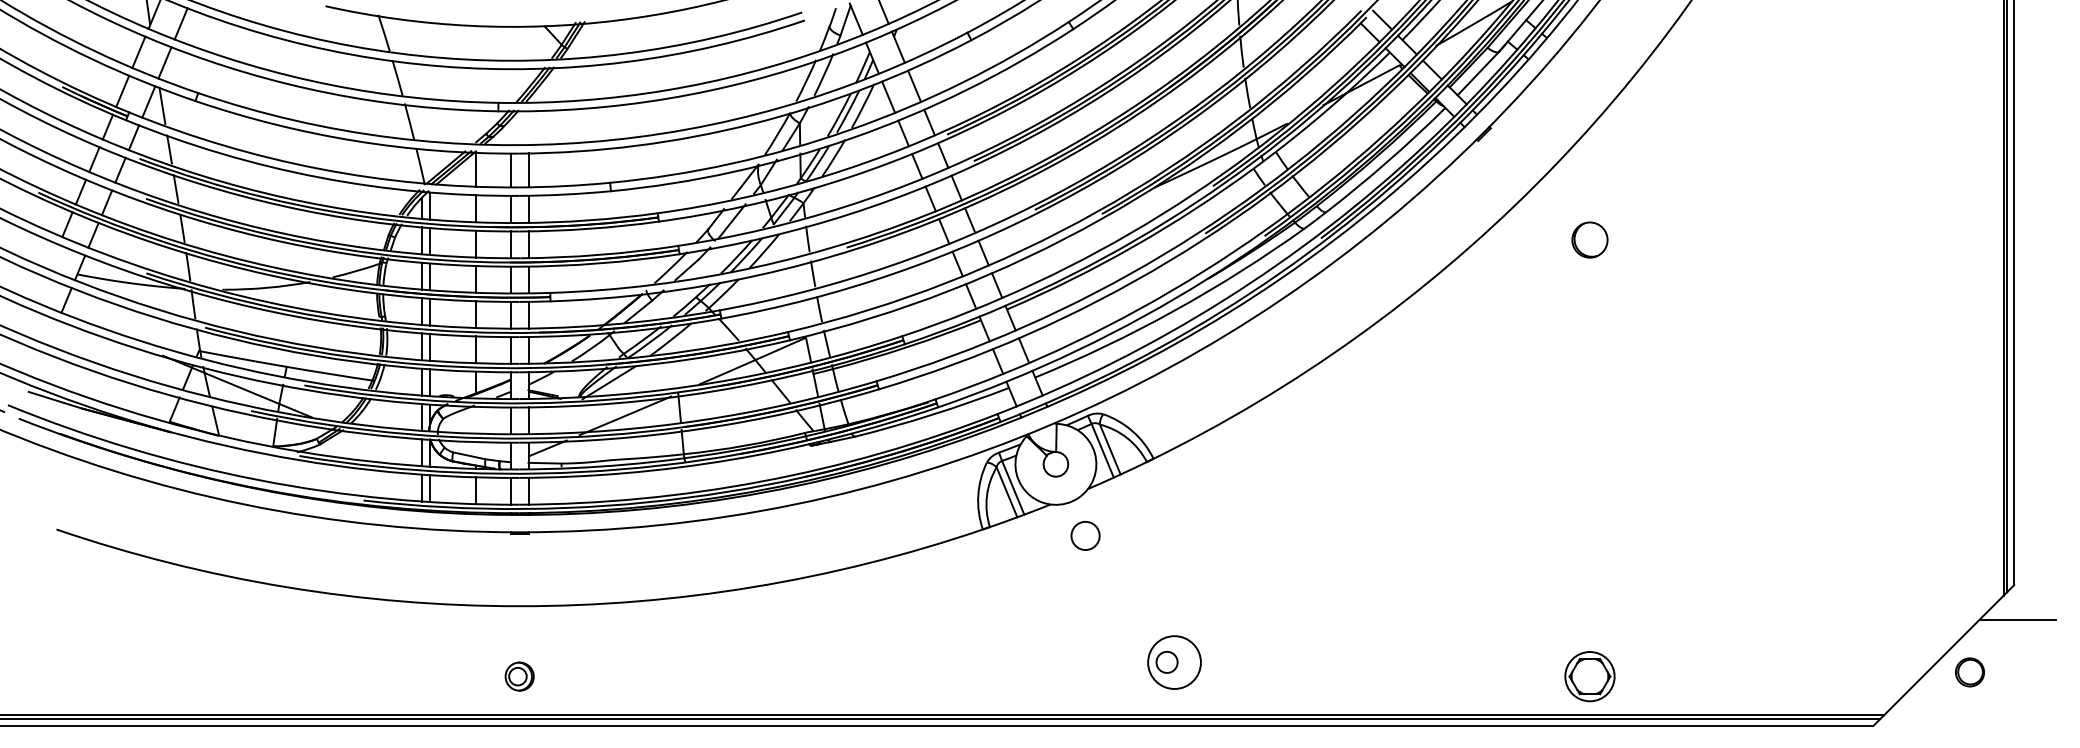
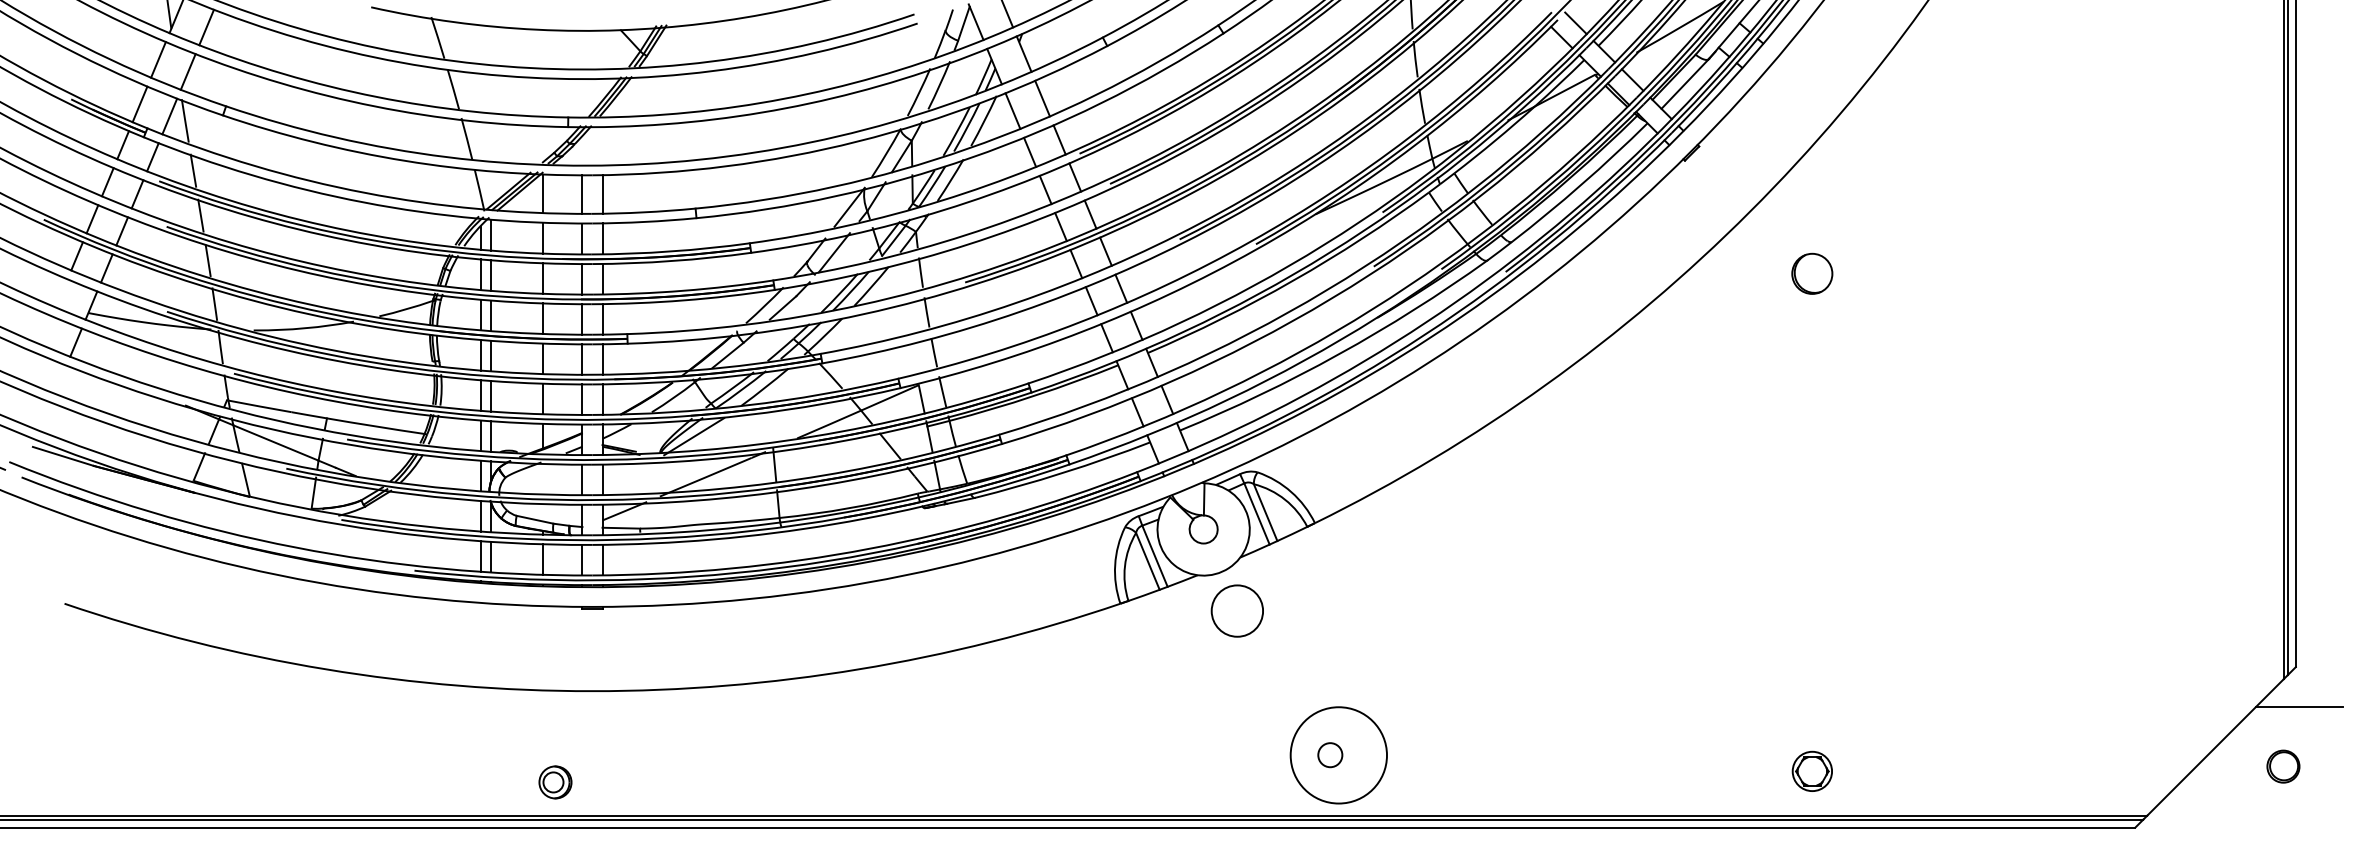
circle: (1085, 535) -> (1237, 610), size x1.6
circle: (1174, 662) -> (1338, 755), size x1.6
part: (1970, 672) -> (2283, 766), moved
part: (519, 676) -> (555, 782), moved
part: (1590, 676) -> (1812, 771), size x0.7

